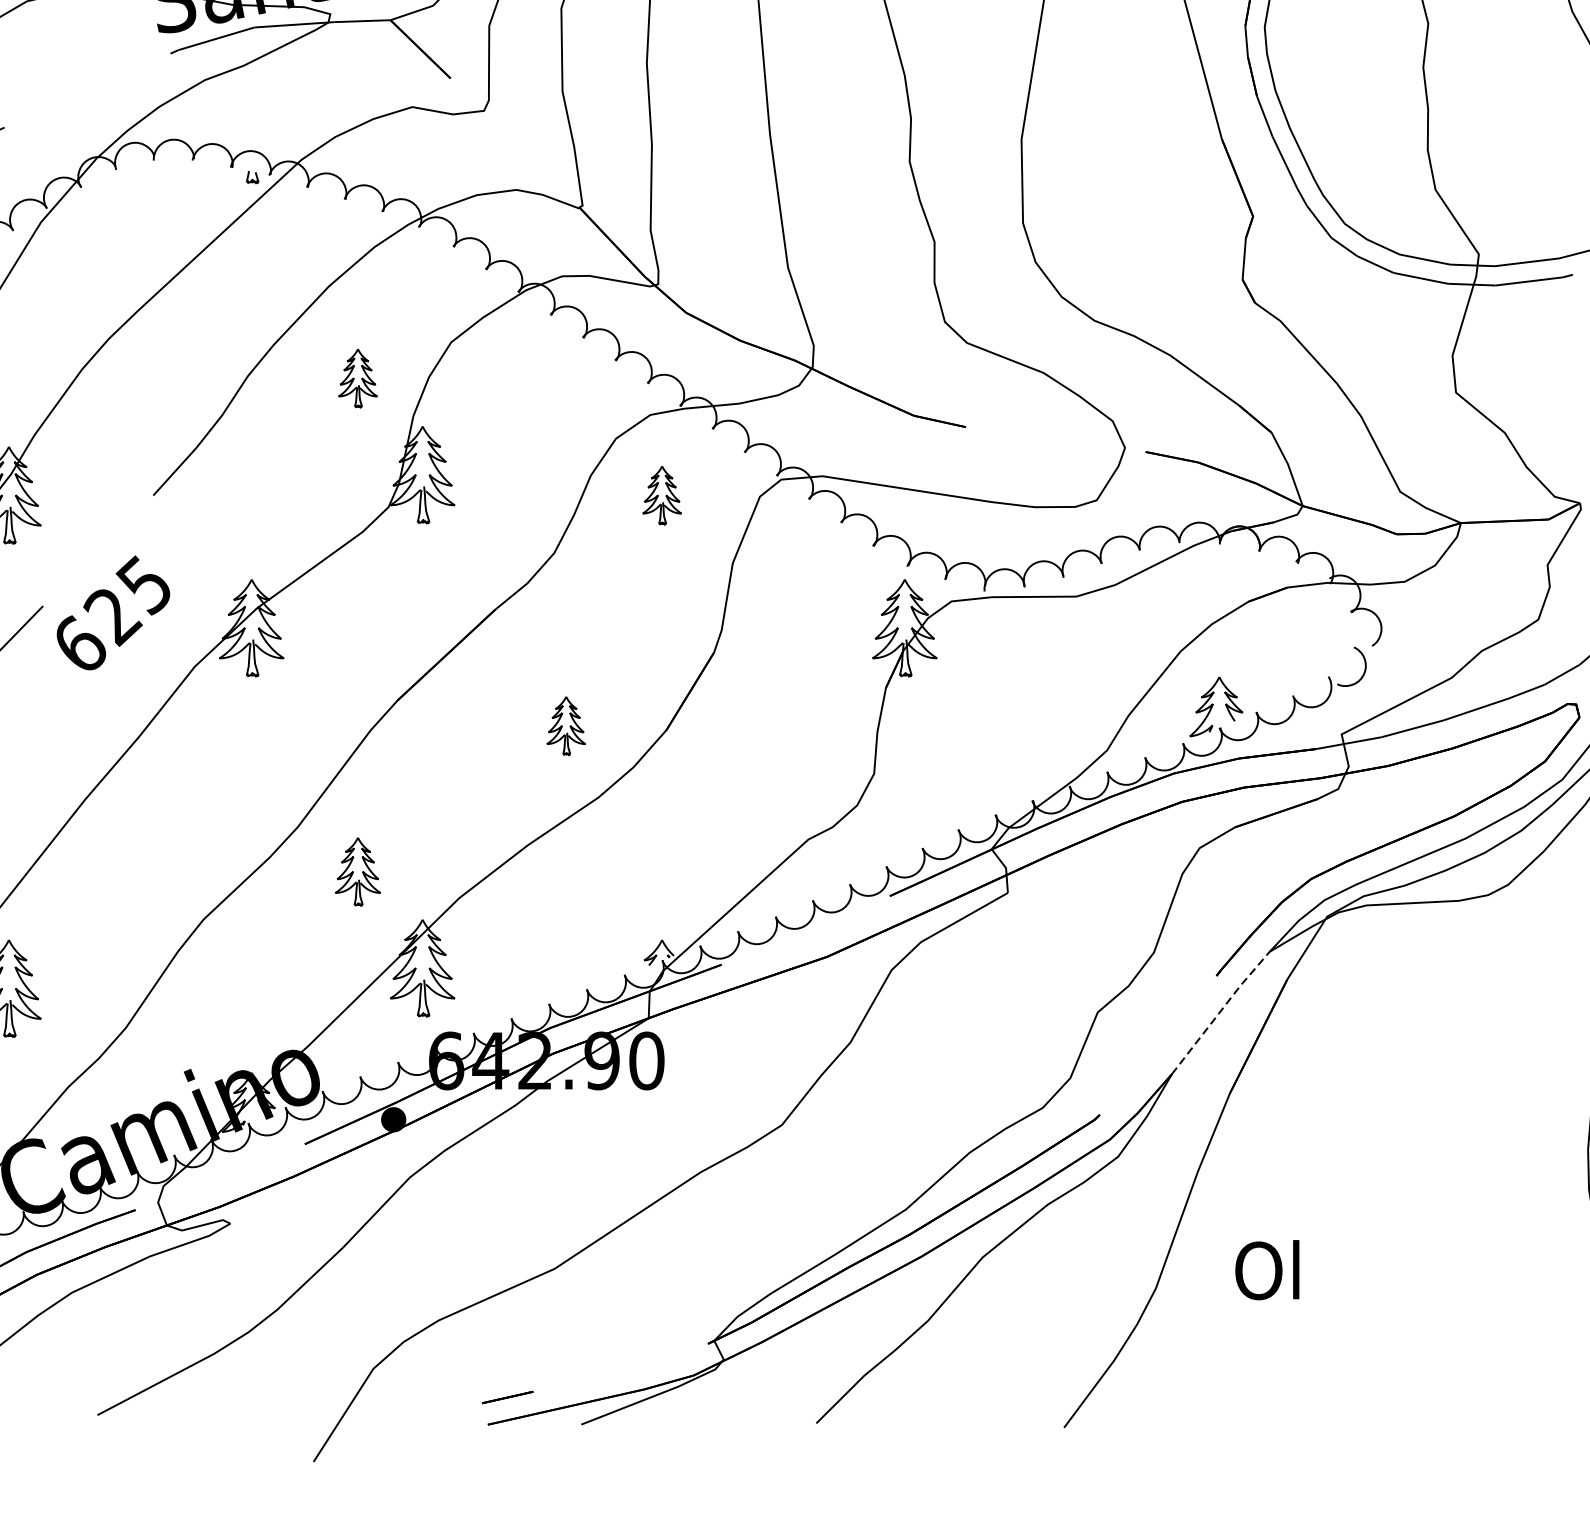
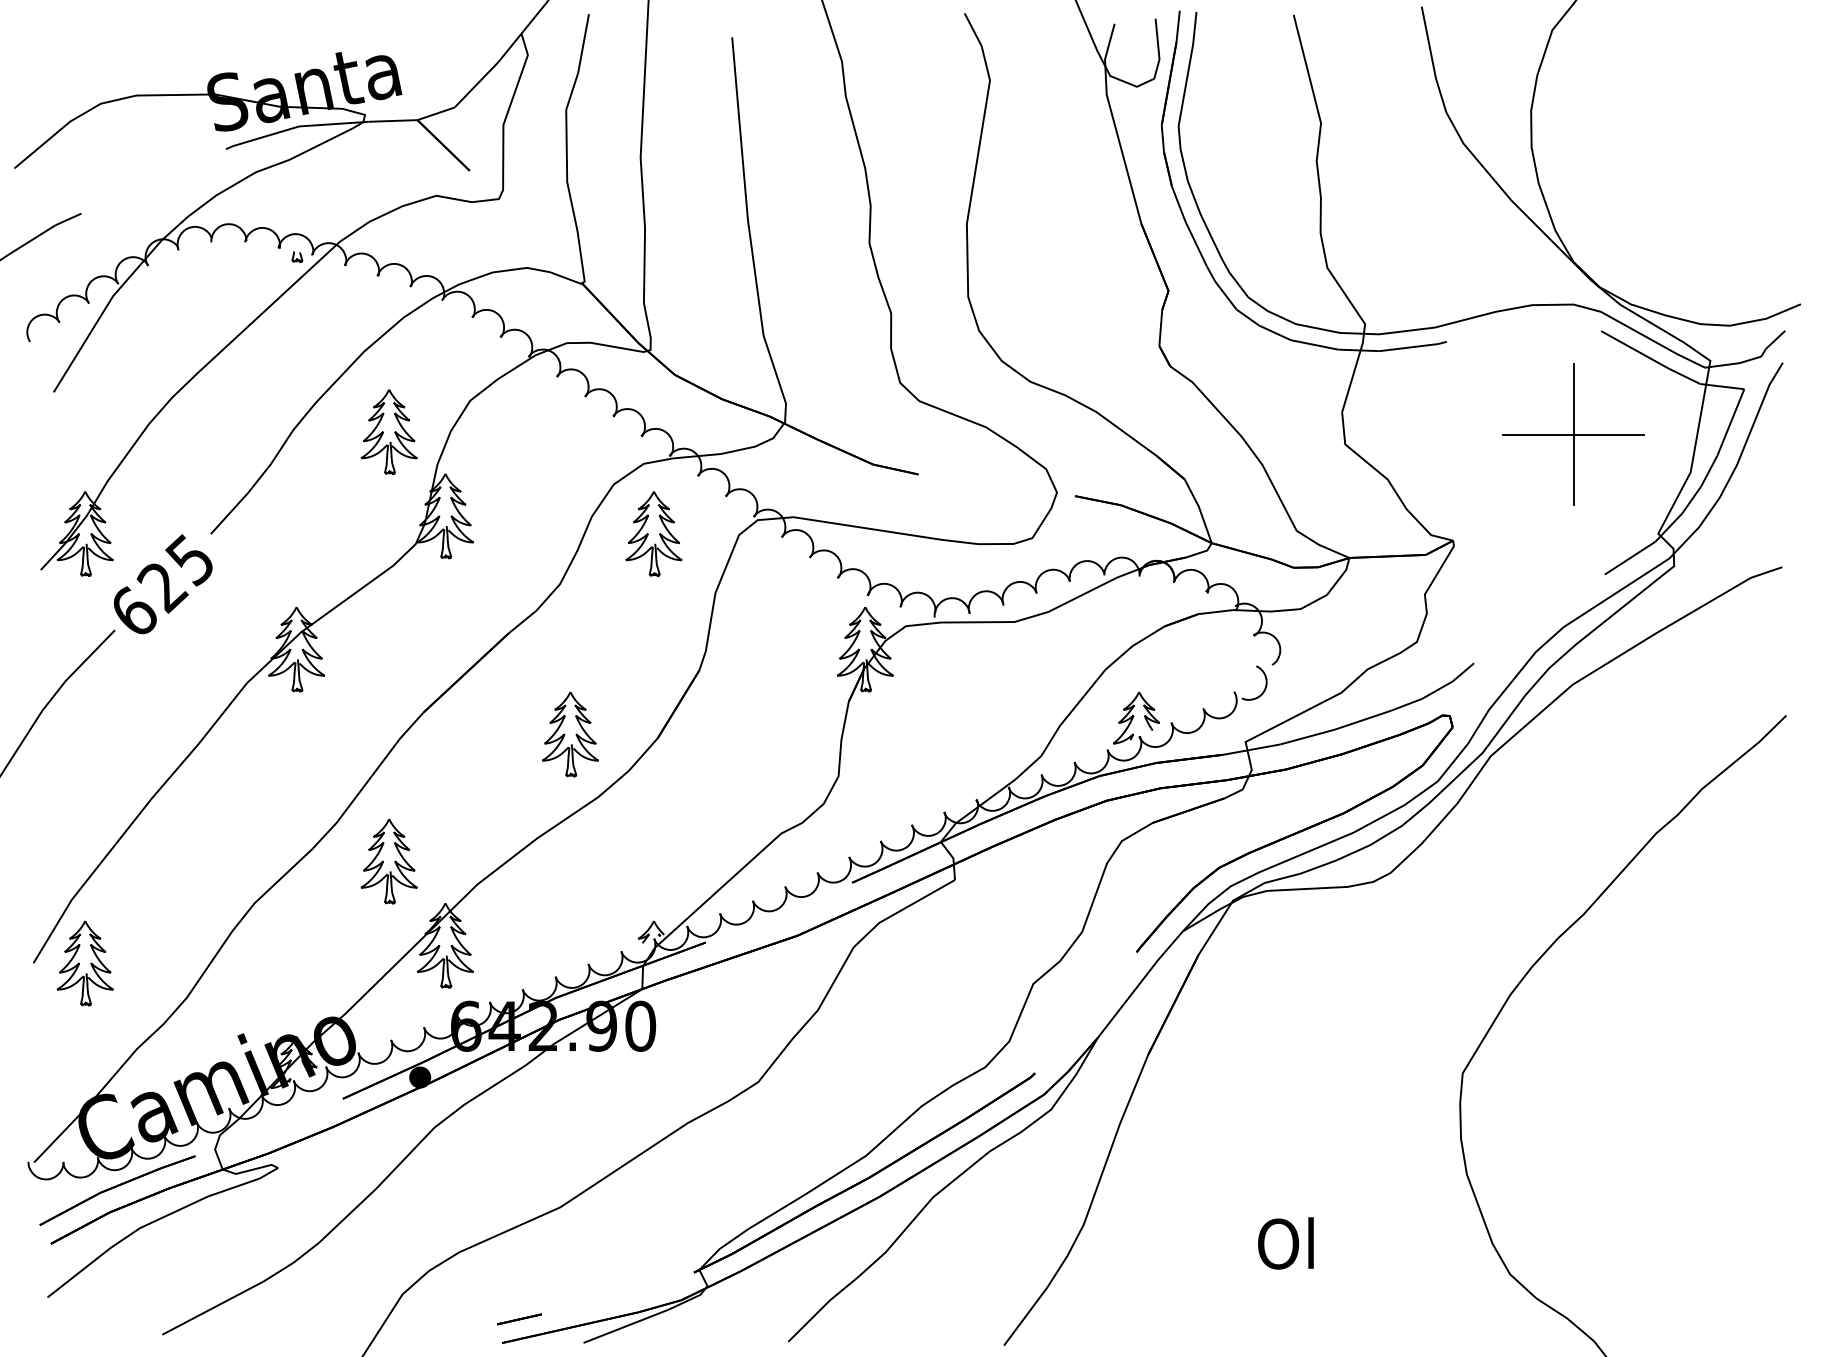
part: (357, 377) -> (388, 431), size x1.67
part: (661, 494) -> (653, 533), size x1.67
text: (112, 613) -> (162, 584), moved
part: (566, 725) -> (570, 734), size x1.67
part: (357, 871) -> (388, 861), size x1.43
line: (1219, 1011) -> (1139, 983), dashed -> solid
text: (1266, 1270) -> (1285, 1243), moved

